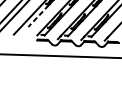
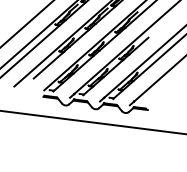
line: (38, 16) -> (47, 66), dashed -> solid

